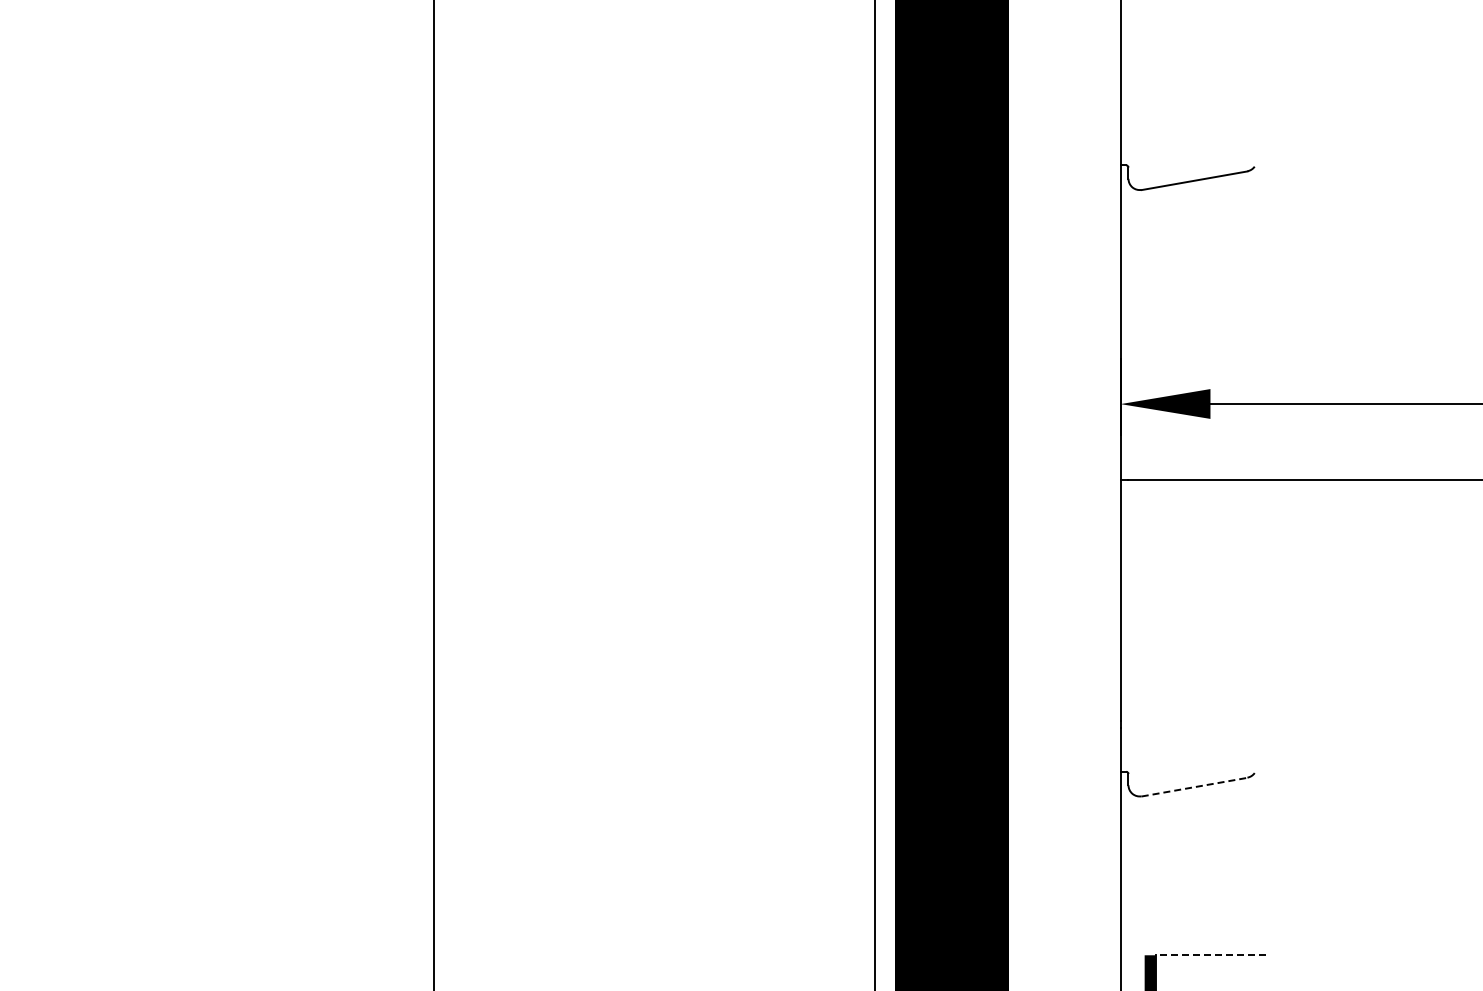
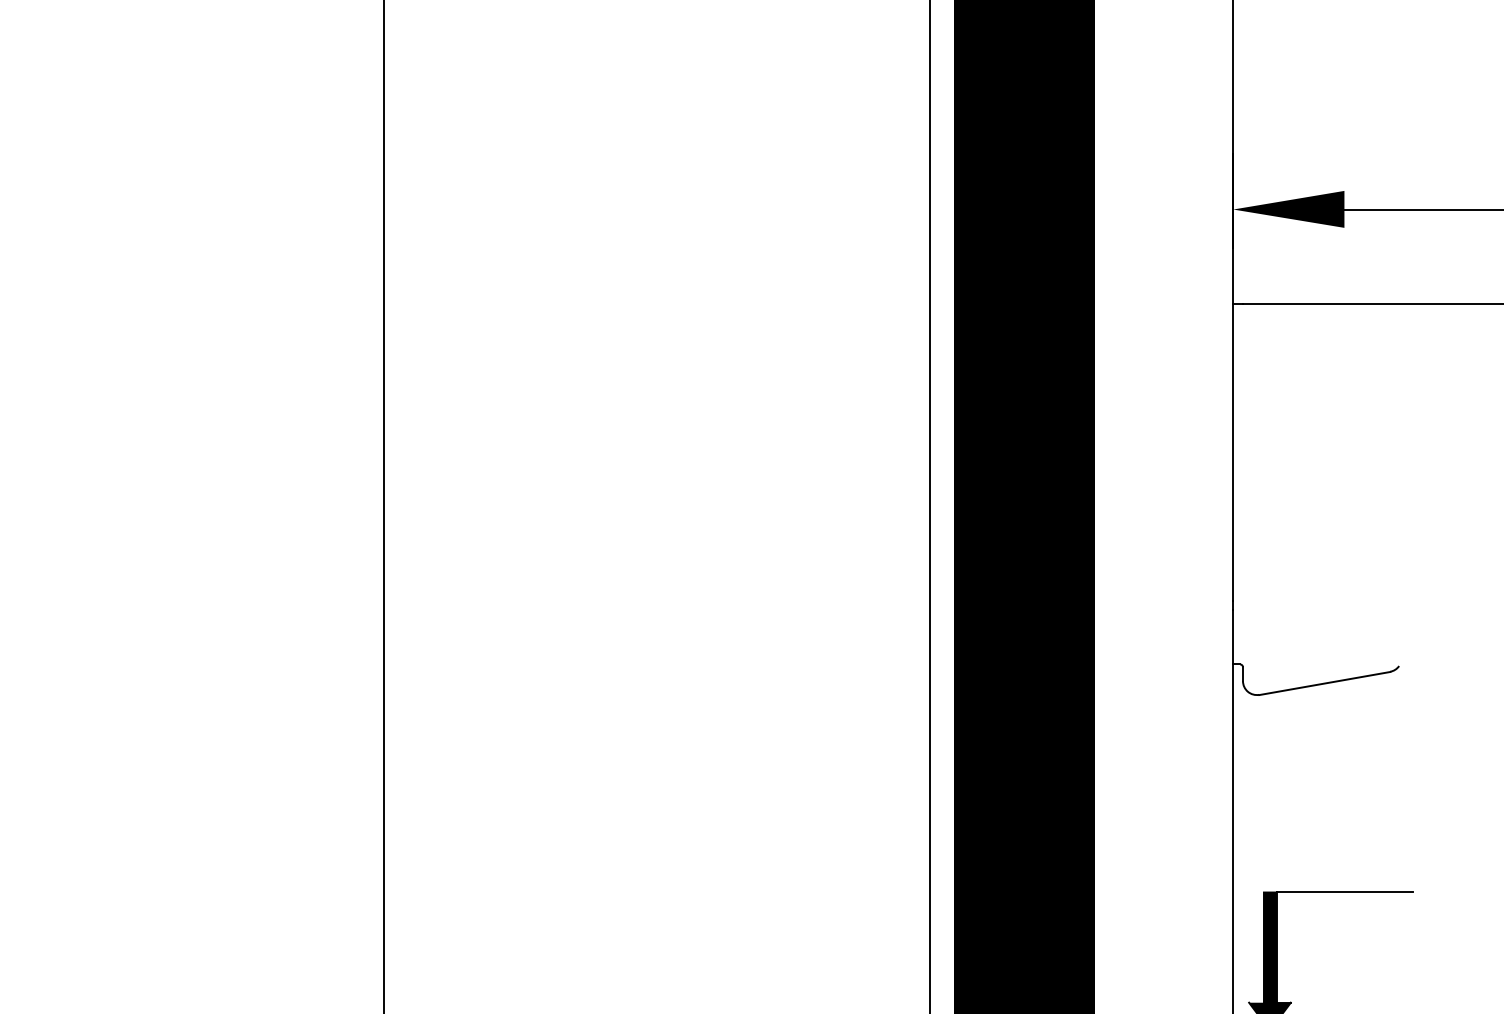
line: (1194, 787) -> (1324, 683), dashed -> solid
line: (1210, 955) -> (1344, 891), dashed -> solid

